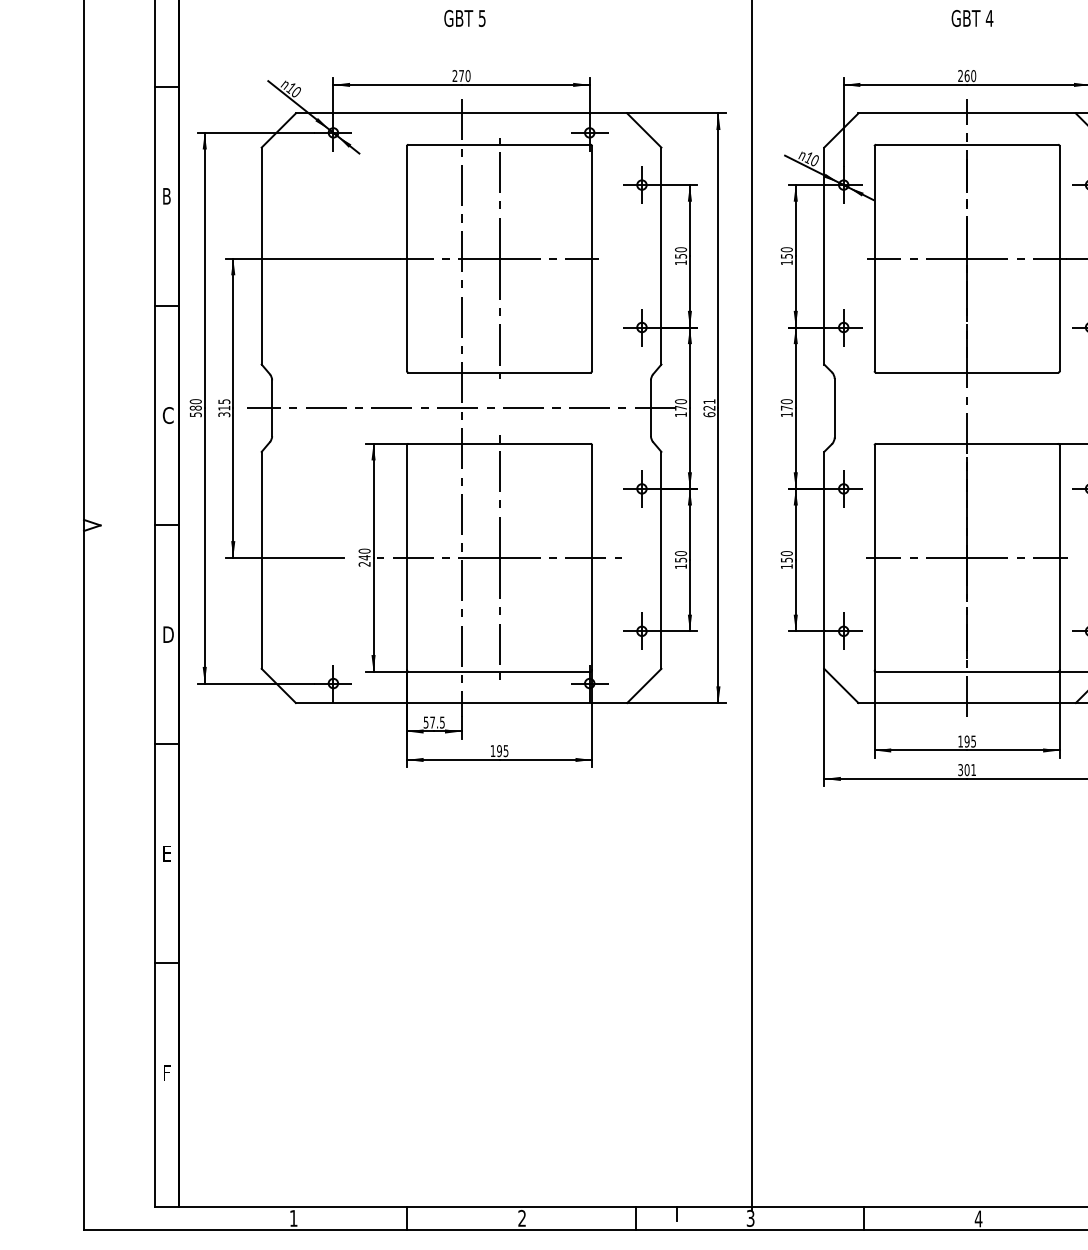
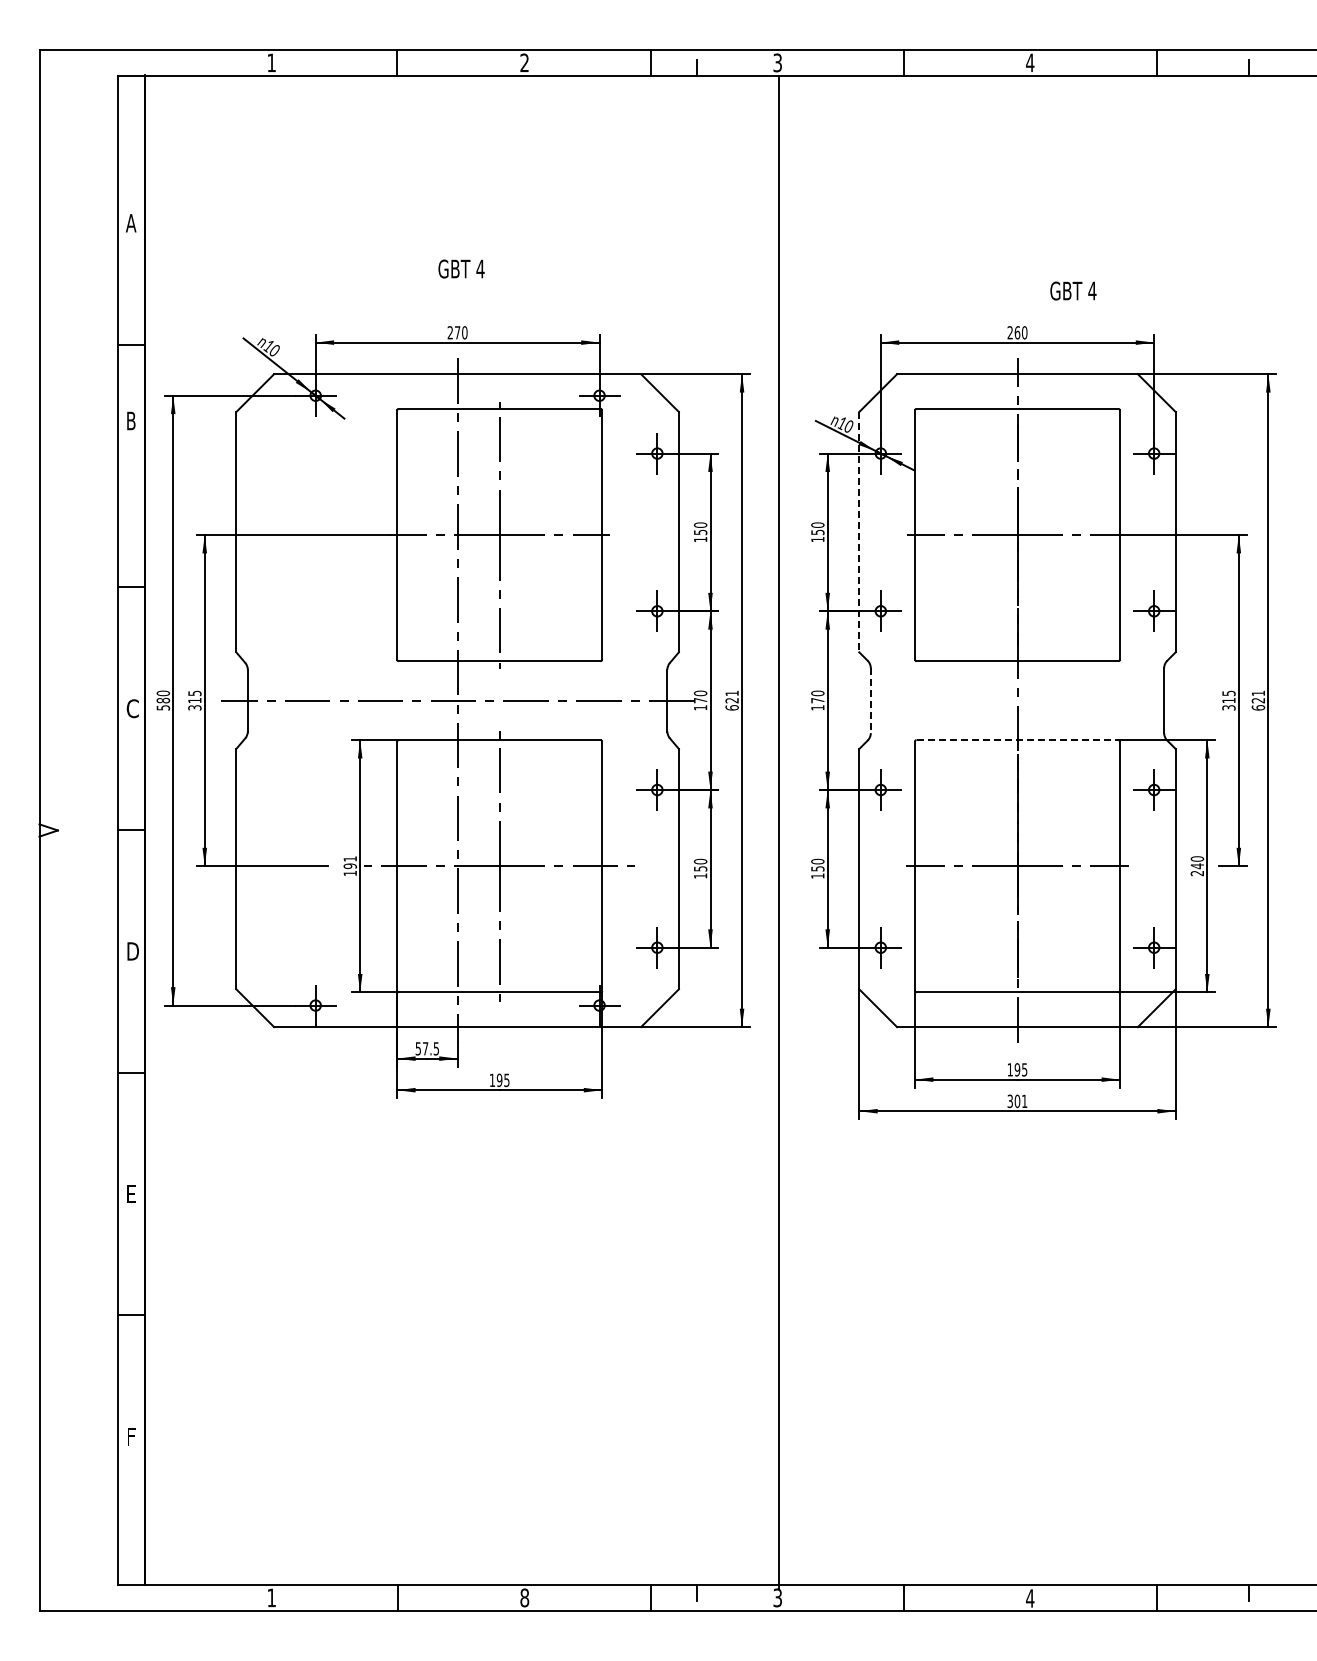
text: (482, 17) -> (480, 268), 5 -> 4
text: (972, 17) -> (1073, 290), moved
text: (167, 195) -> (131, 420), moved
line: (824, 256) -> (859, 532), solid -> dashed
line: (834, 408) -> (870, 701), solid -> dashed
line: (967, 444) -> (1017, 740), solid -> dashed
text: (363, 557) -> (349, 866), 240 -> 191
text: (521, 1218) -> (524, 1597), 2 -> 8

